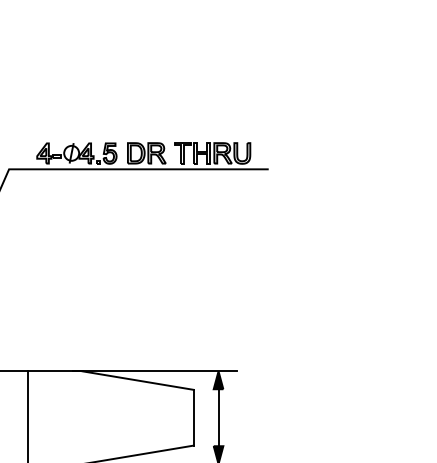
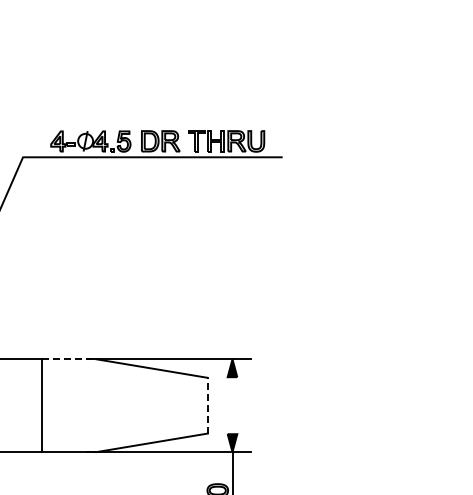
line: (55, 371) -> (69, 359), solid -> dashed
line: (193, 417) -> (207, 405), solid -> dashed
line: (218, 417) -> (232, 405), removed

